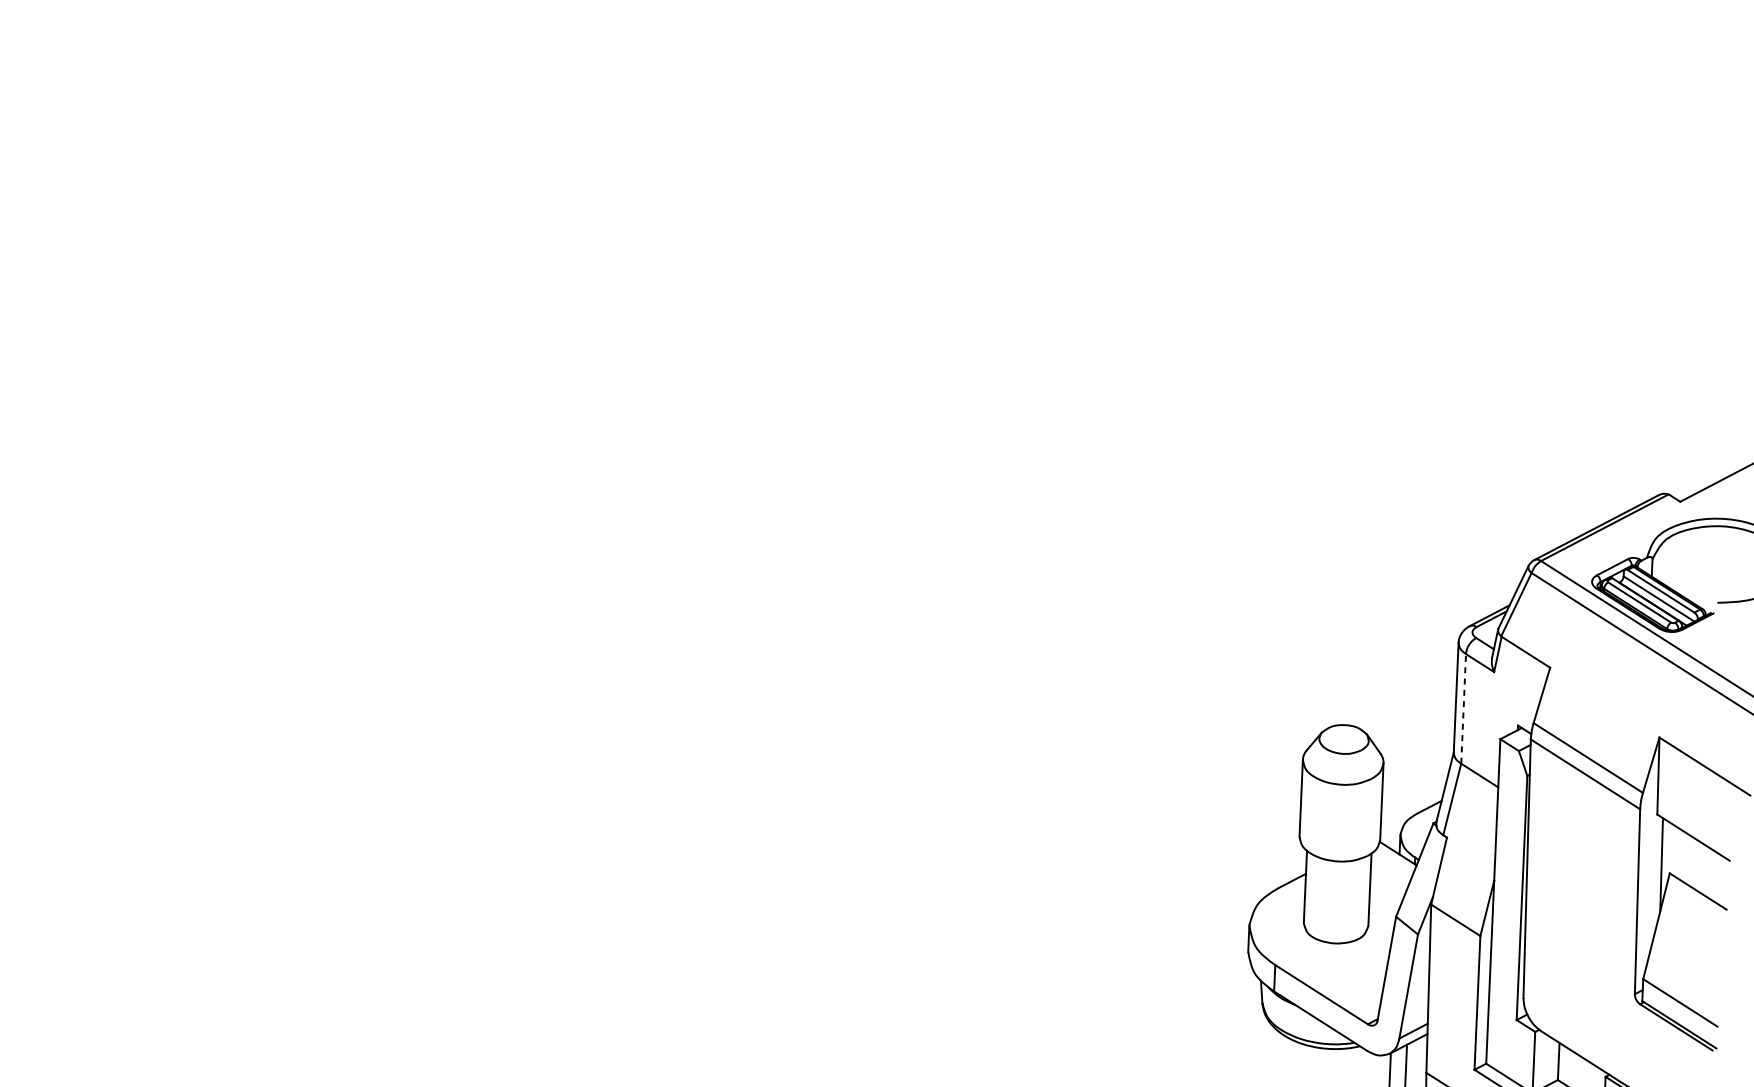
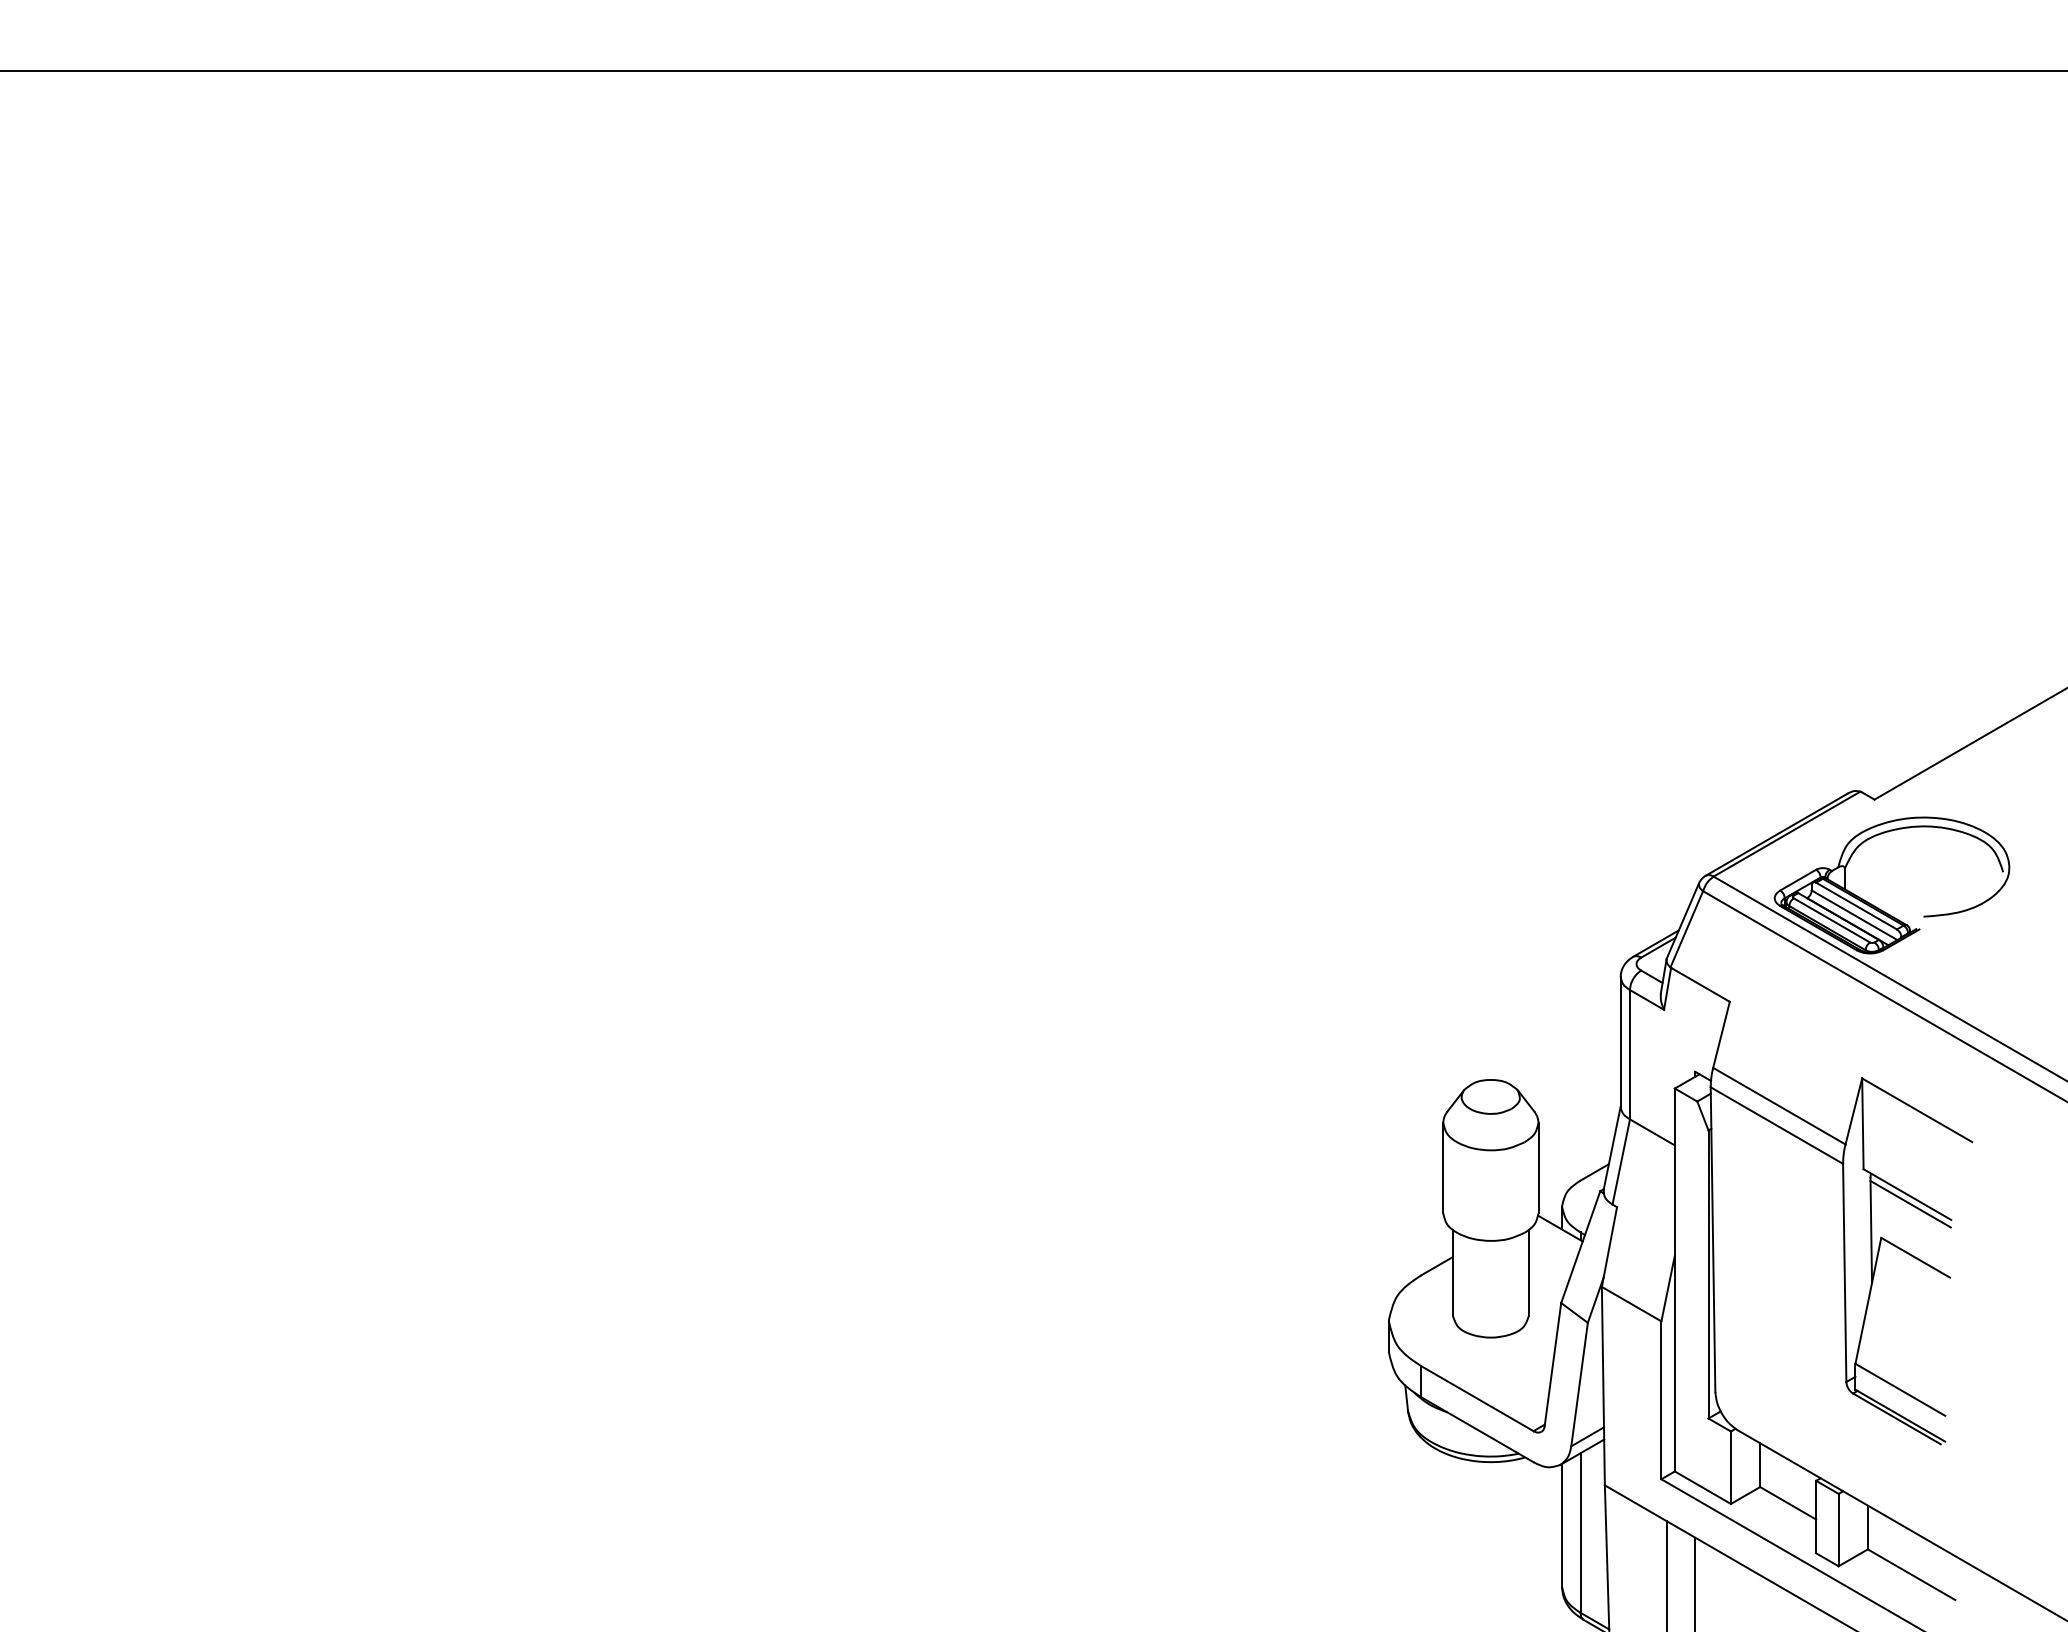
line: (1464, 708) -> (1630, 1054), dashed -> solid
line: (1695, 845) -> (1910, 1203), added

